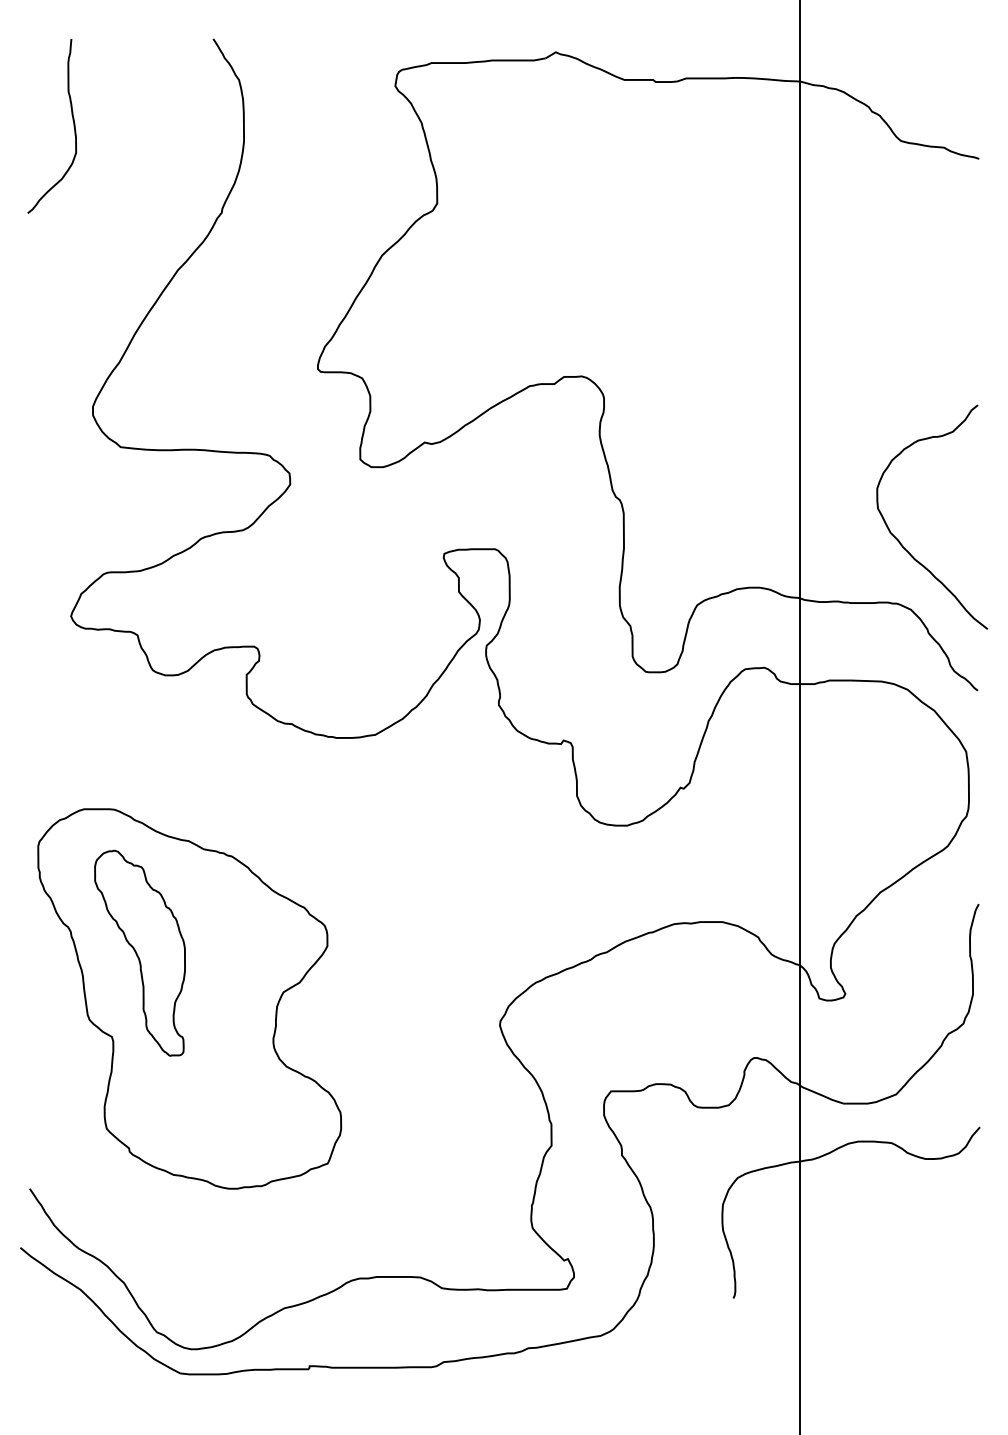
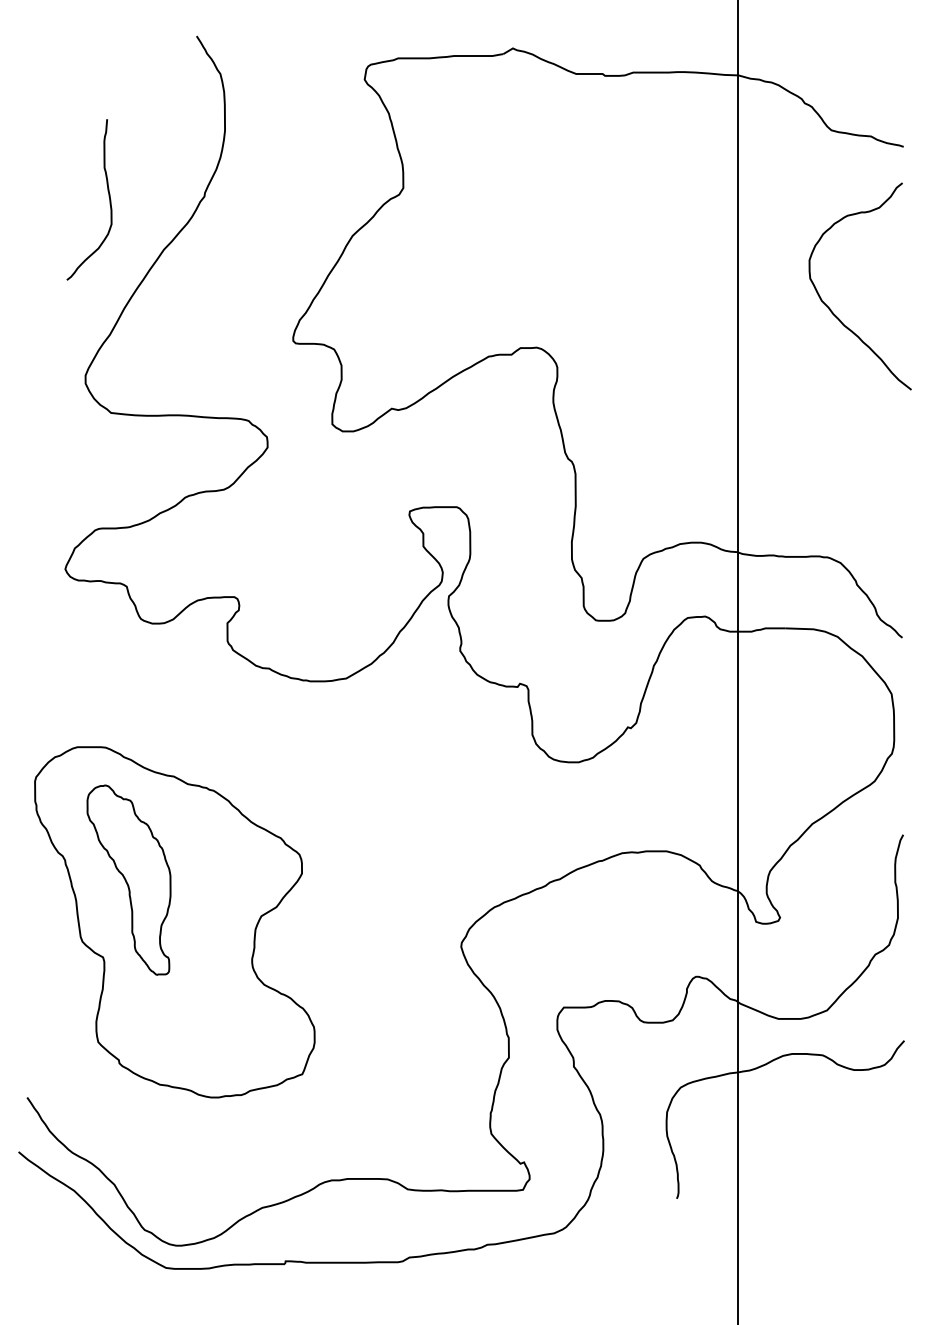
curve: (72, 120) -> (108, 194), moved
curve: (900, 541) -> (831, 308), moved

